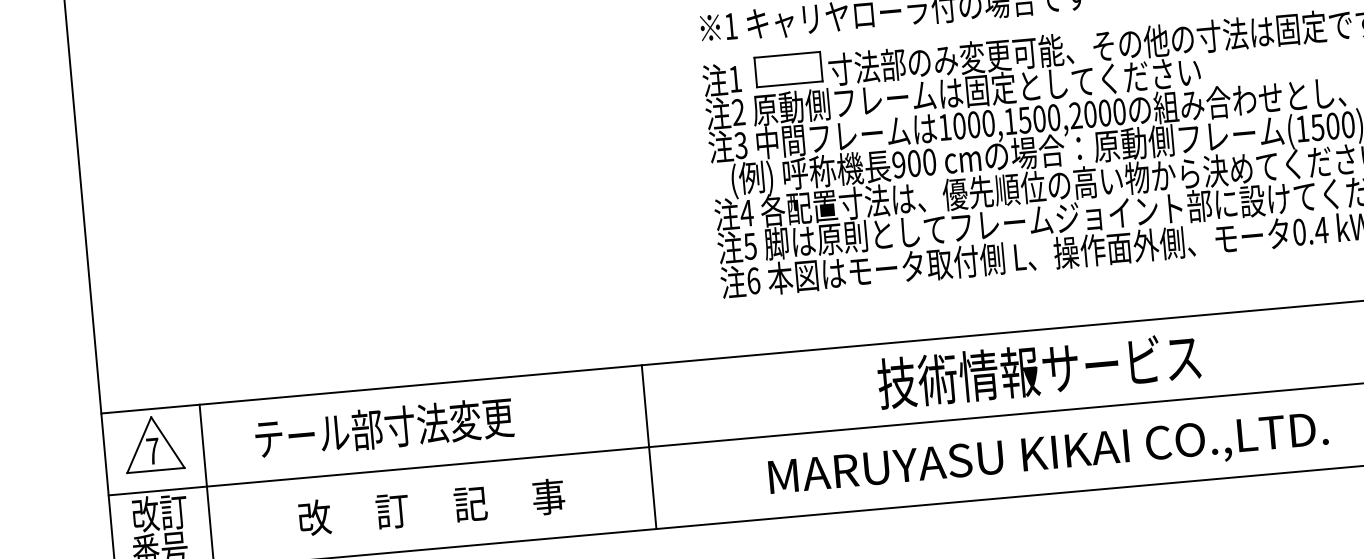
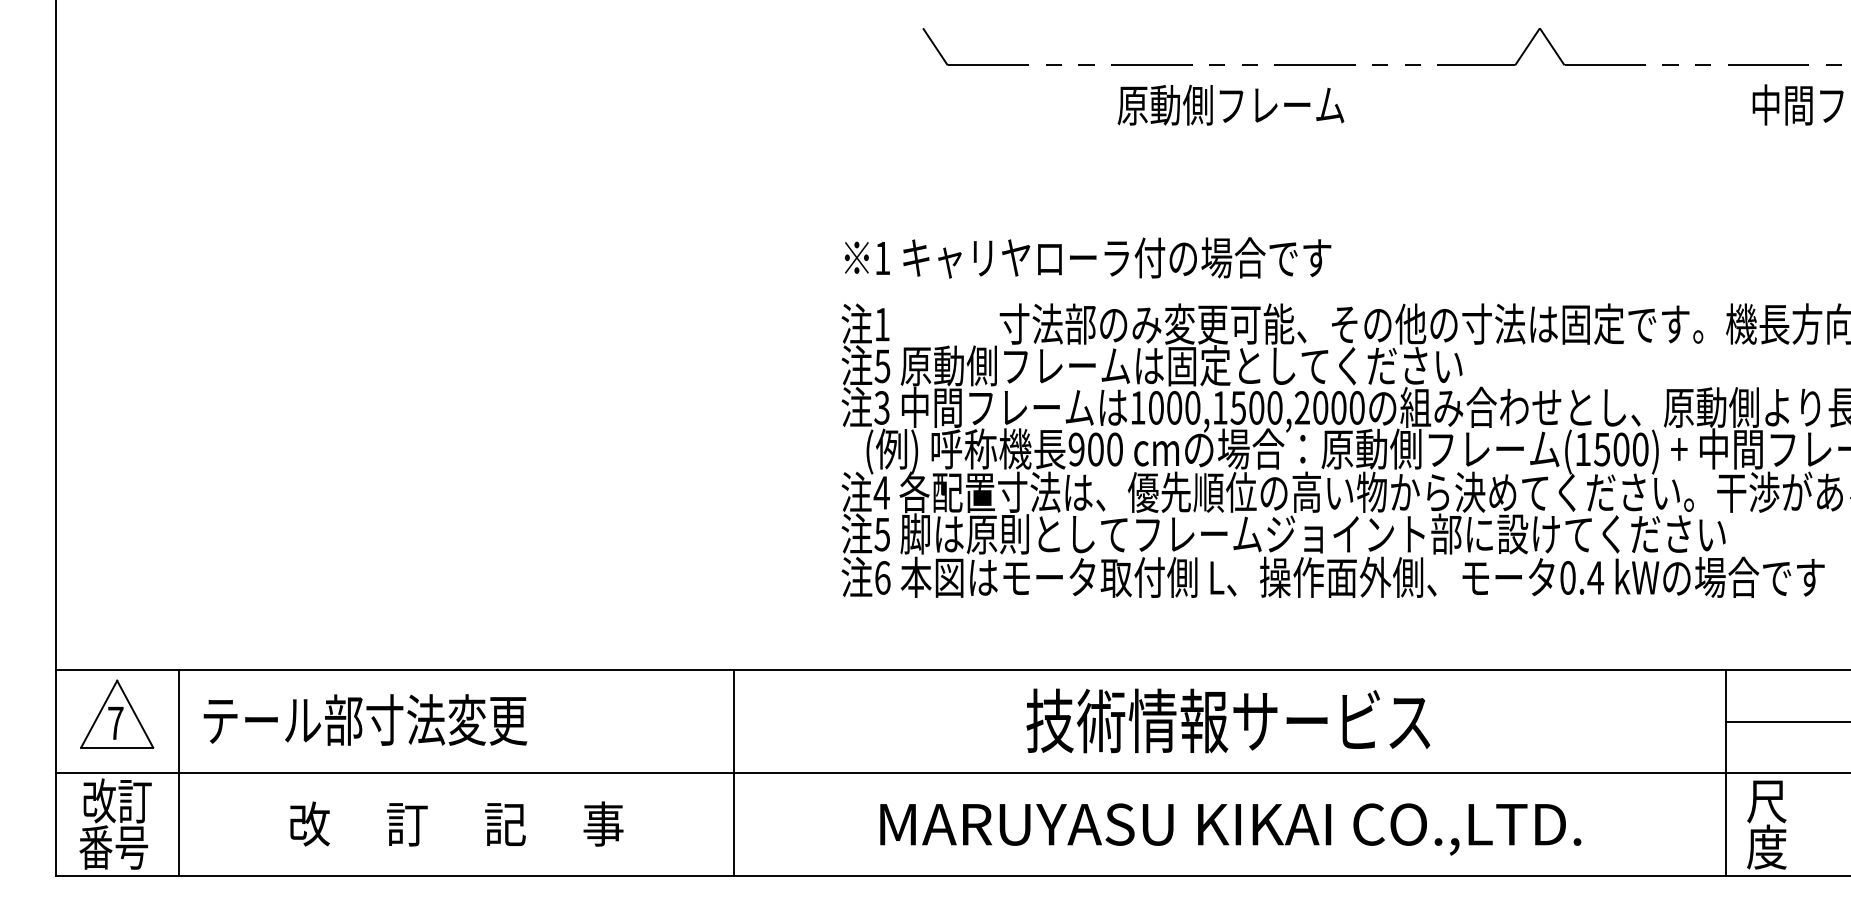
part: (788, 69) -> (949, 318), removed
text: (738, 112) -> (882, 366), 2 -> 5
text: (384, 427) -> (365, 719), moved

